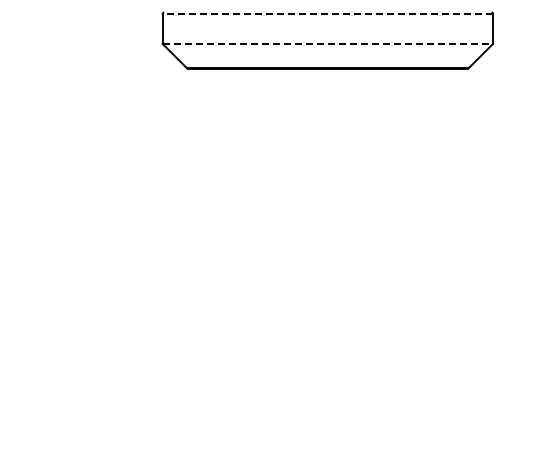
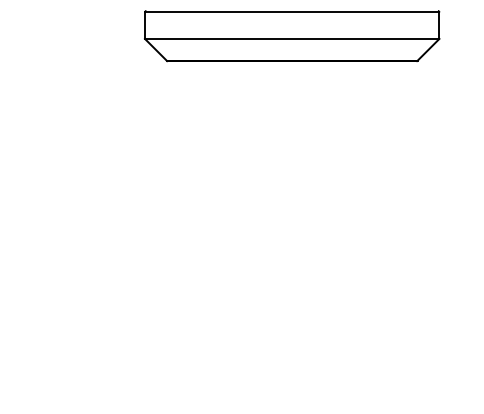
line: (327, 14) -> (291, 12), dashed -> solid
line: (328, 43) -> (292, 38), dashed -> solid

